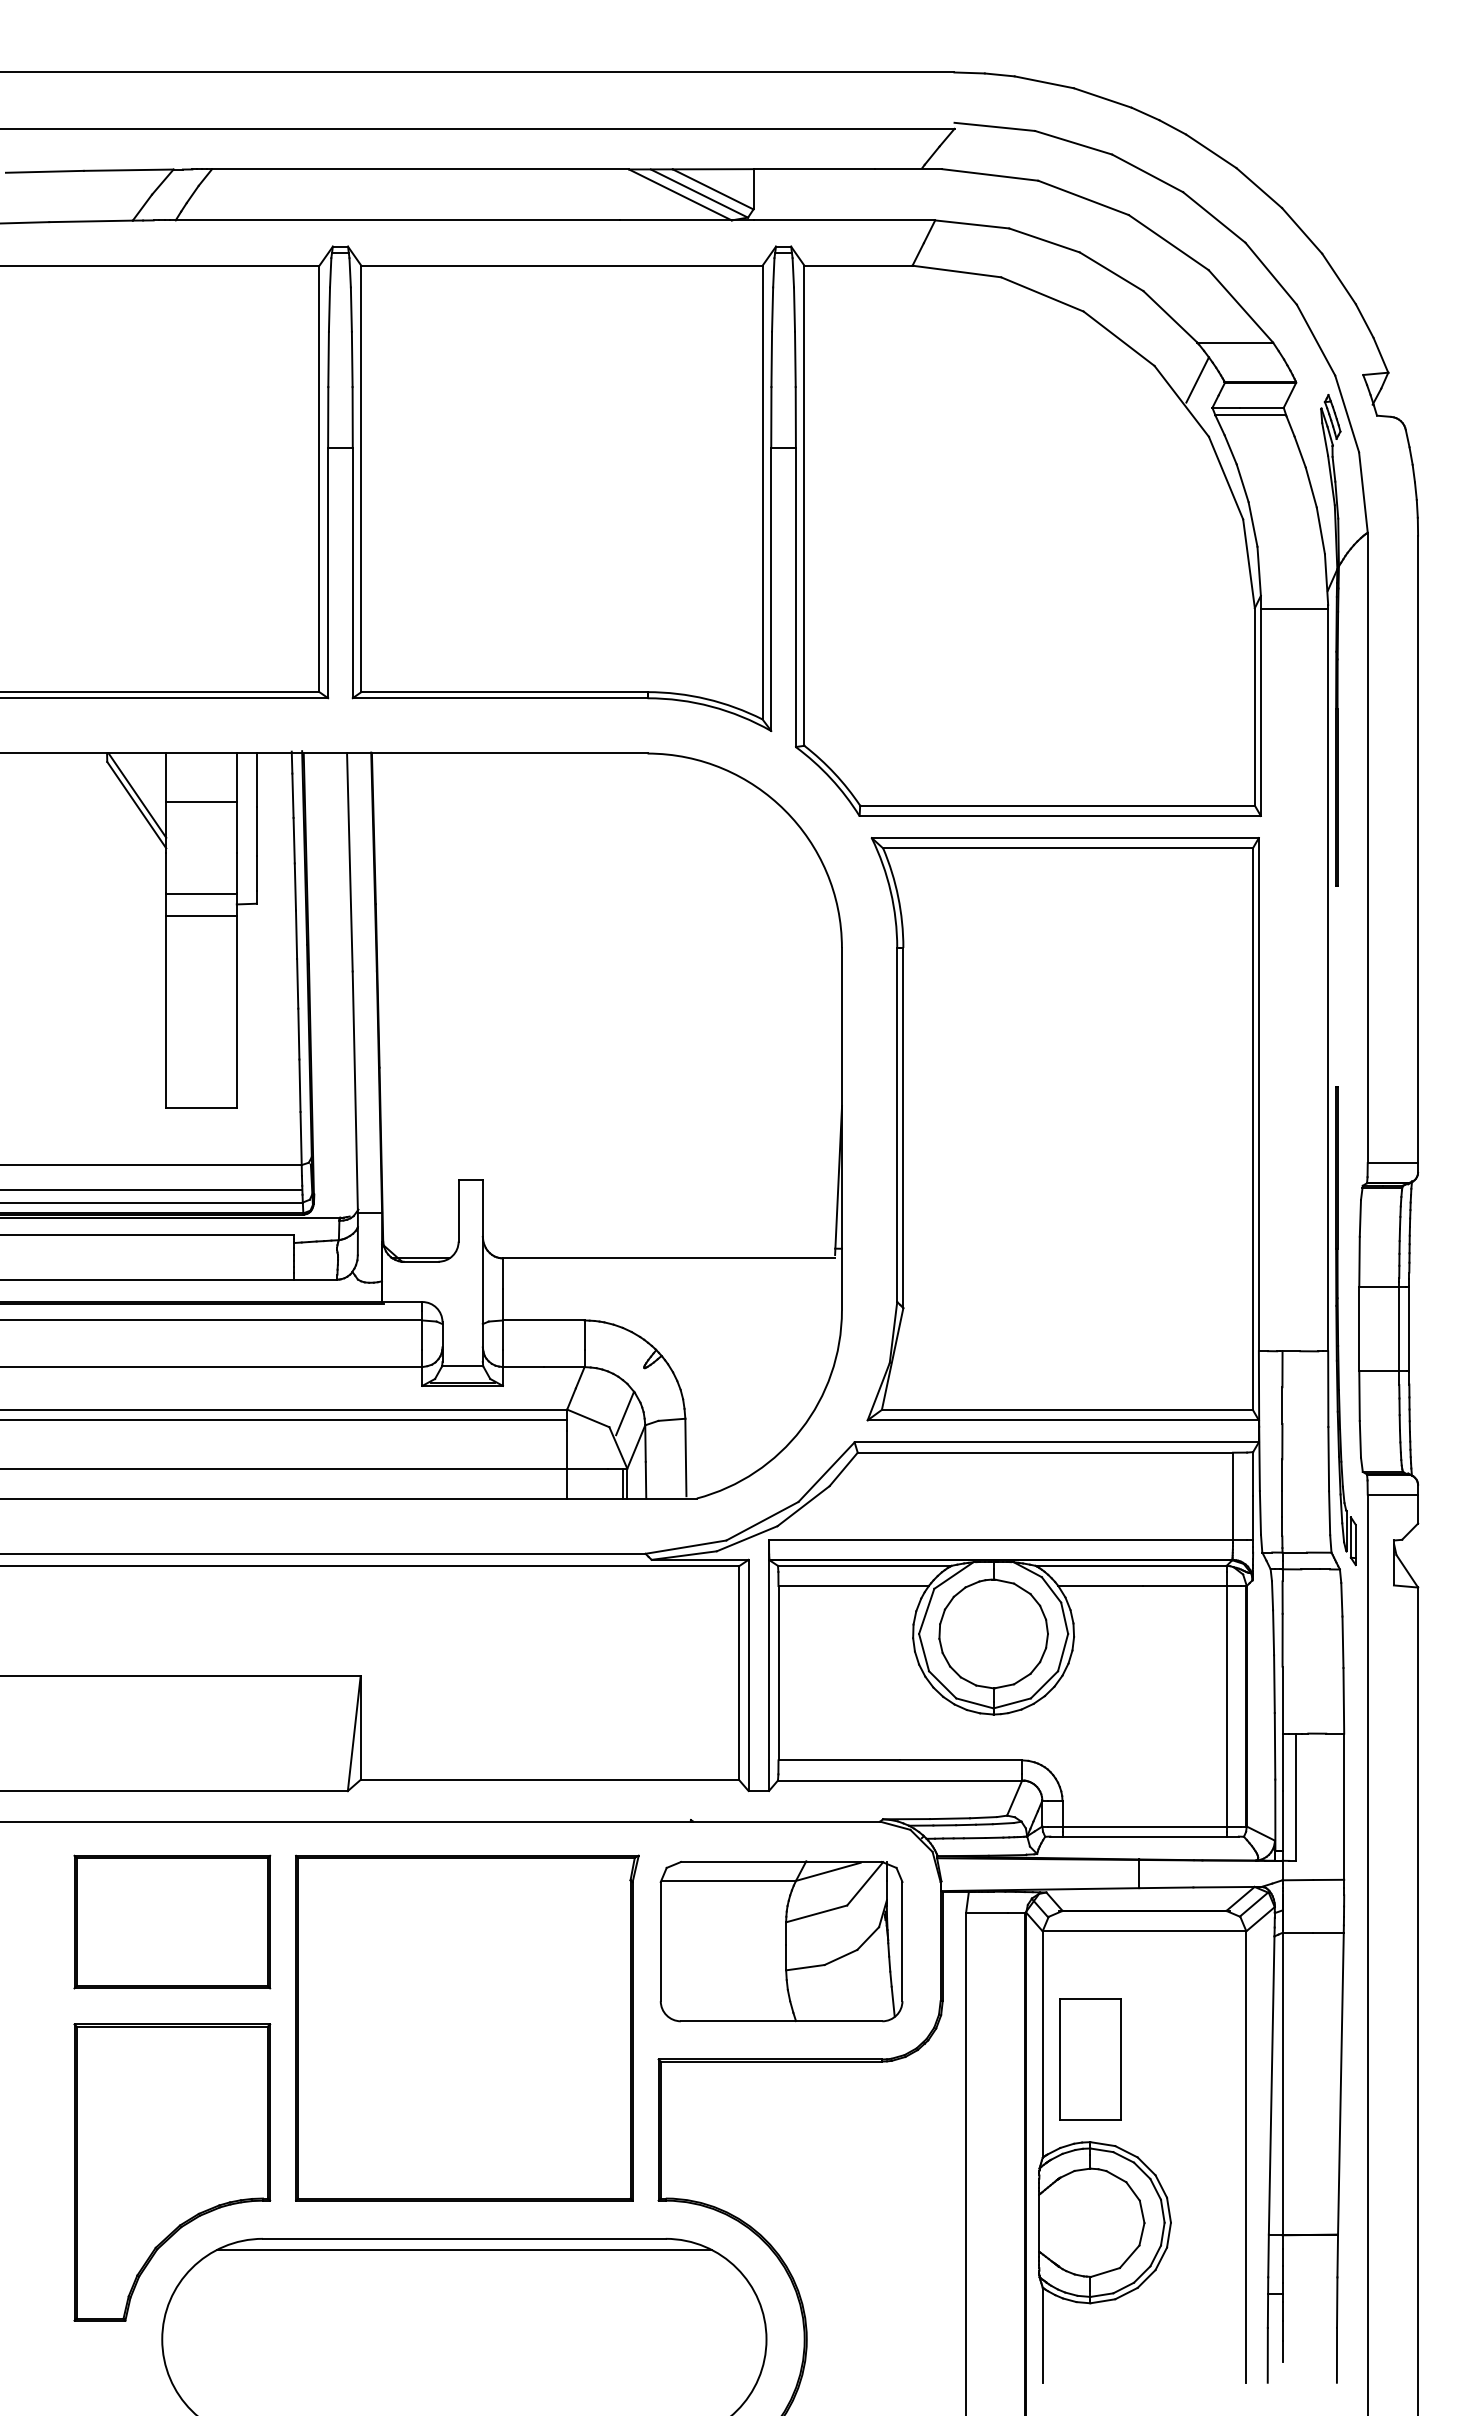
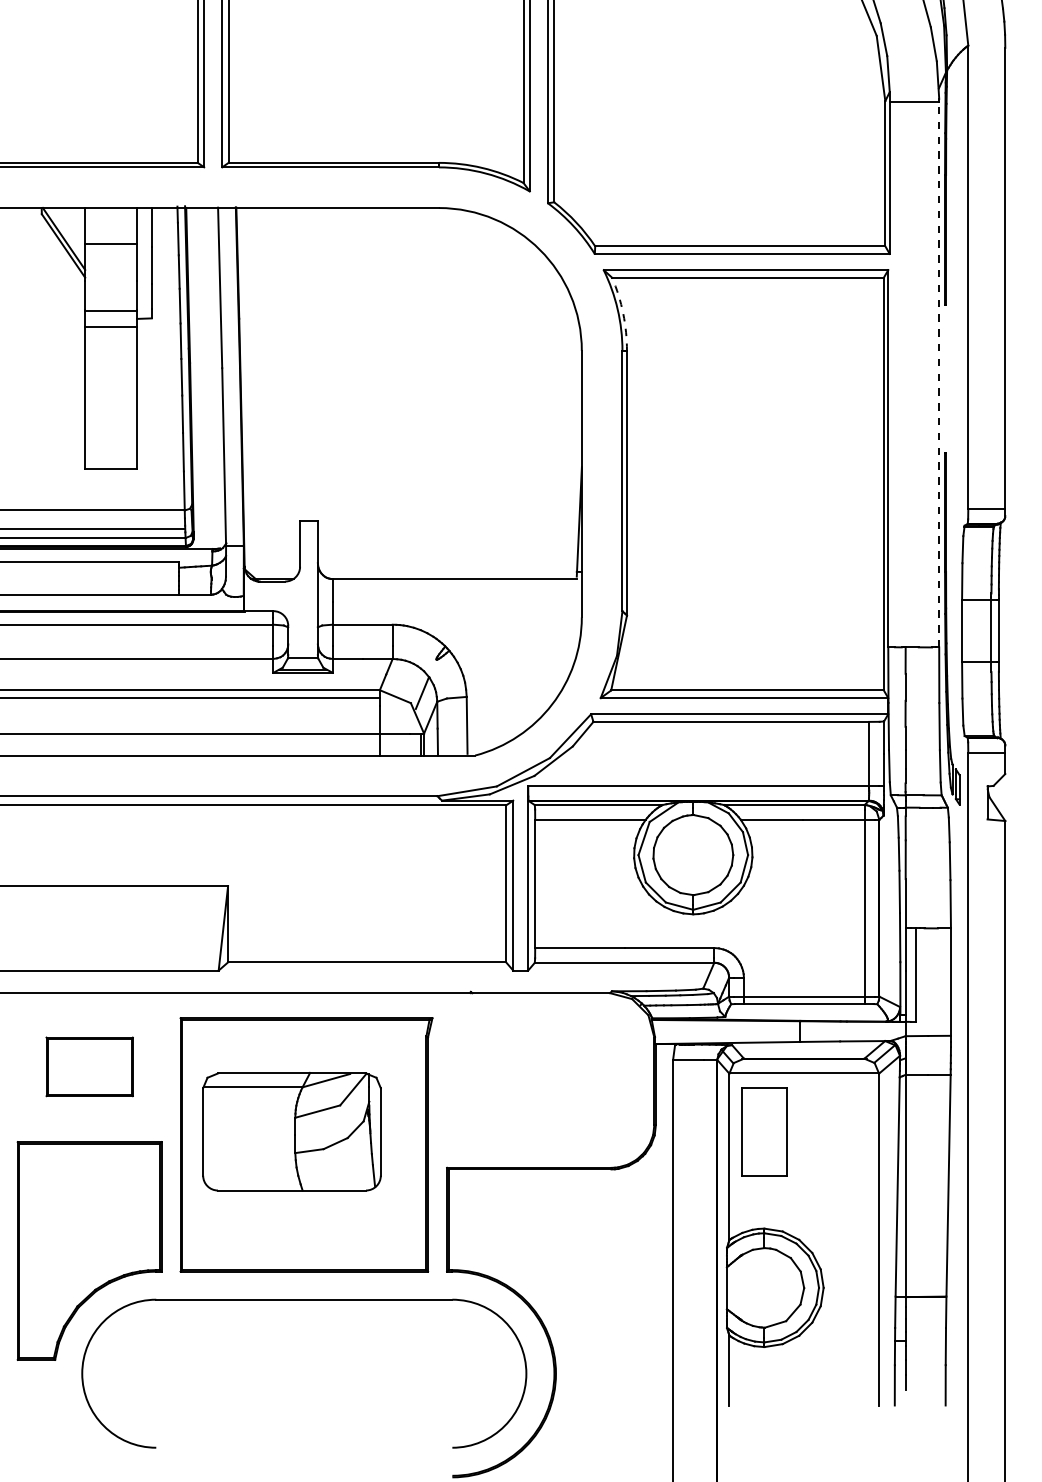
arc: (898, 897) -> (623, 313), solid -> dashed
line: (1328, 979) -> (939, 374), solid -> dashed
part: (172, 1921) -> (89, 1066), size x0.6
part: (781, 1941) -> (291, 1131), moved
part: (1090, 2059) -> (764, 1131), moved
line: (463, 2249) -> (303, 1307), removed

